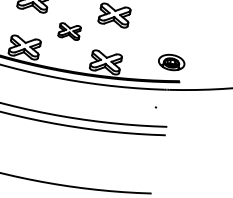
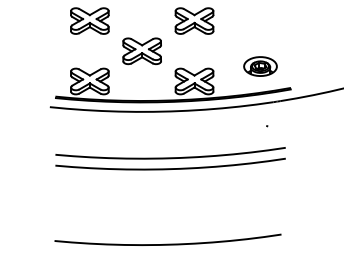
part: (69, 31) -> (141, 51), size x1.43
part: (171, 62) -> (260, 66), moved

